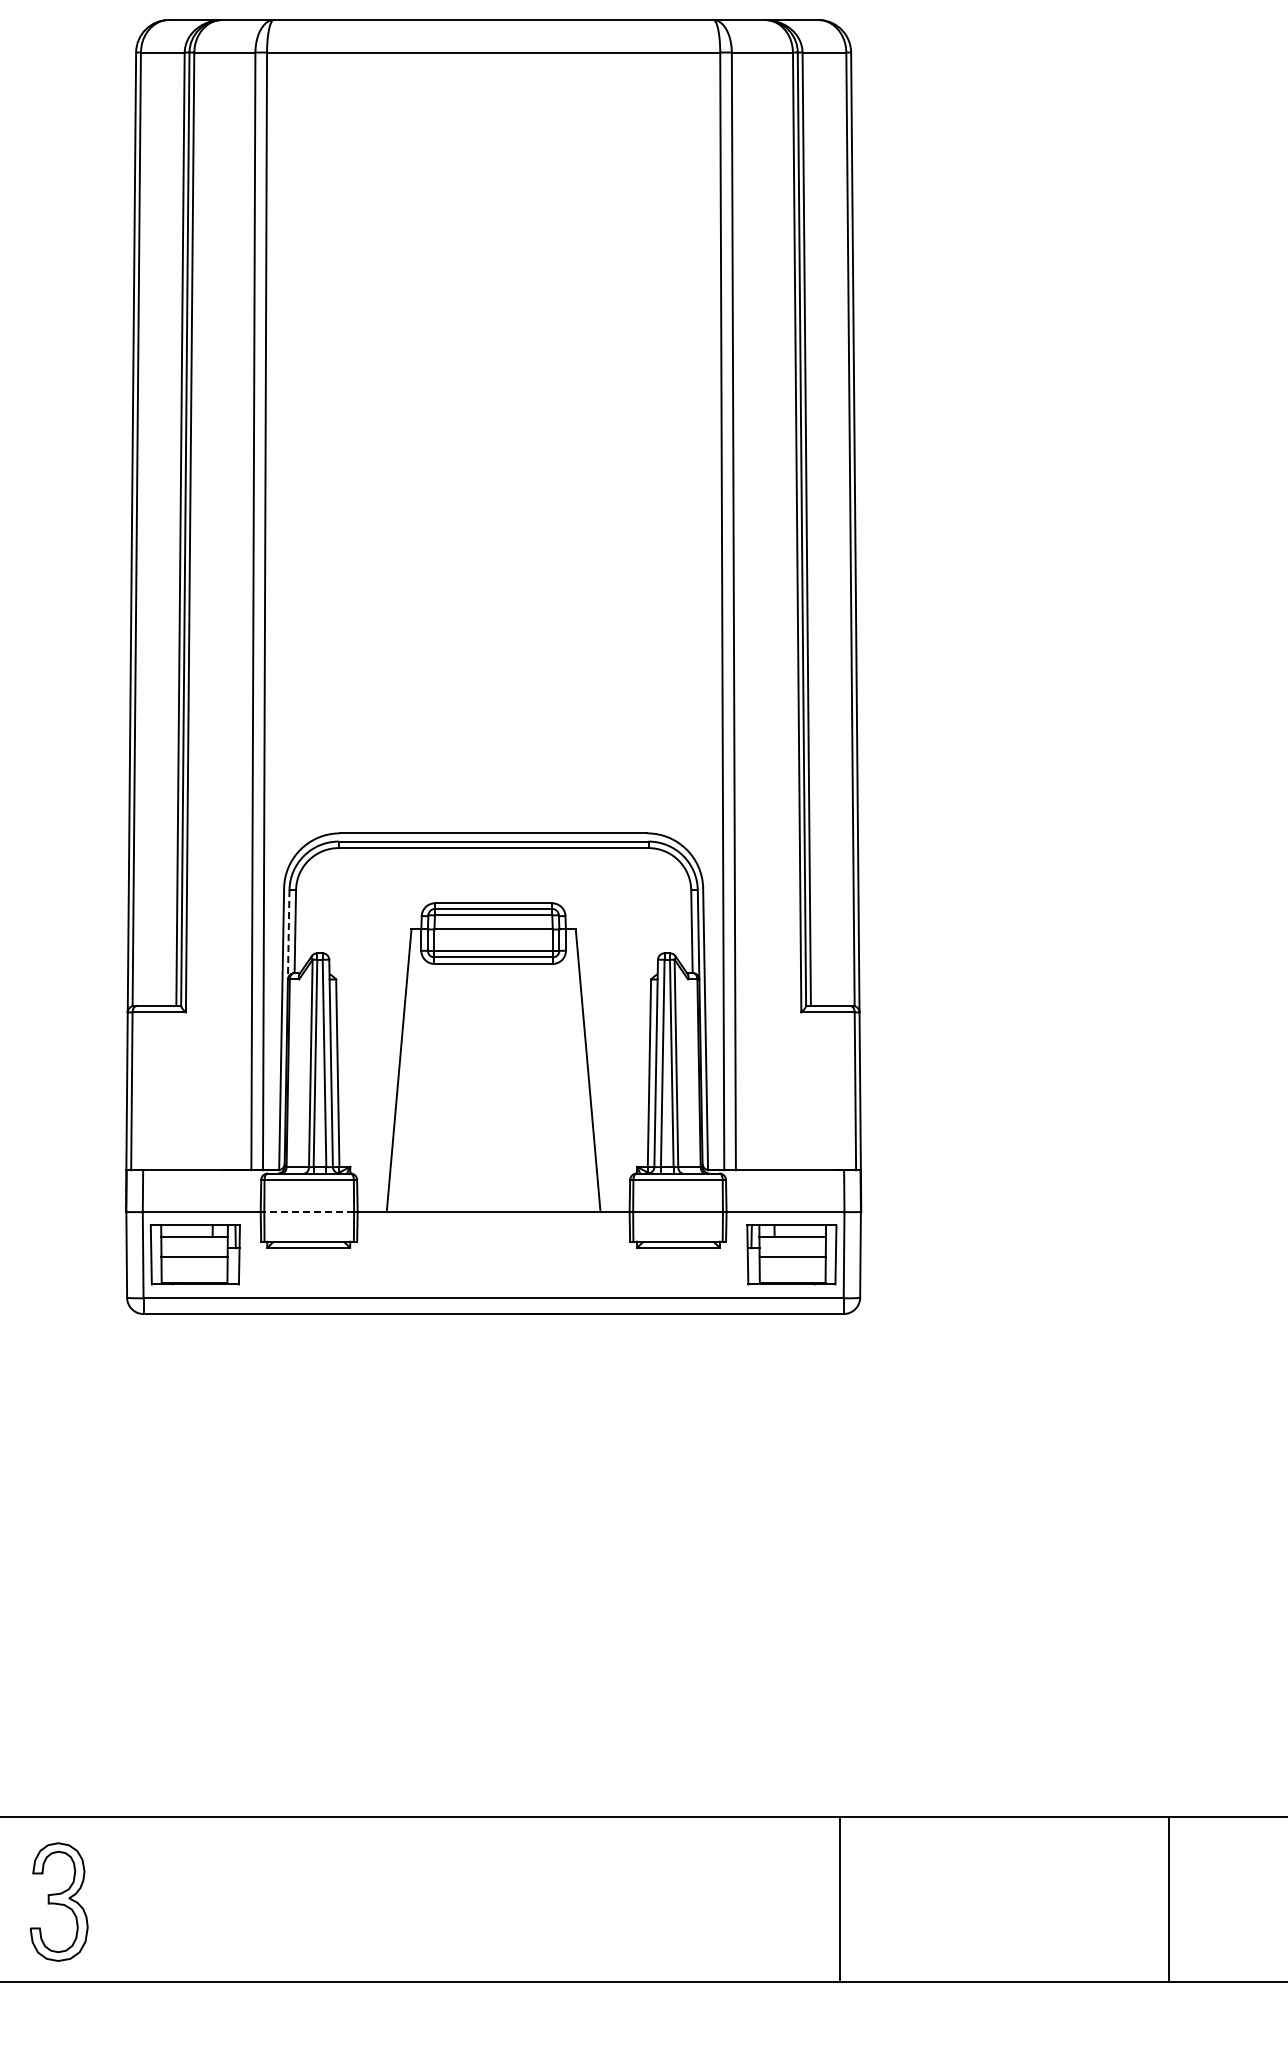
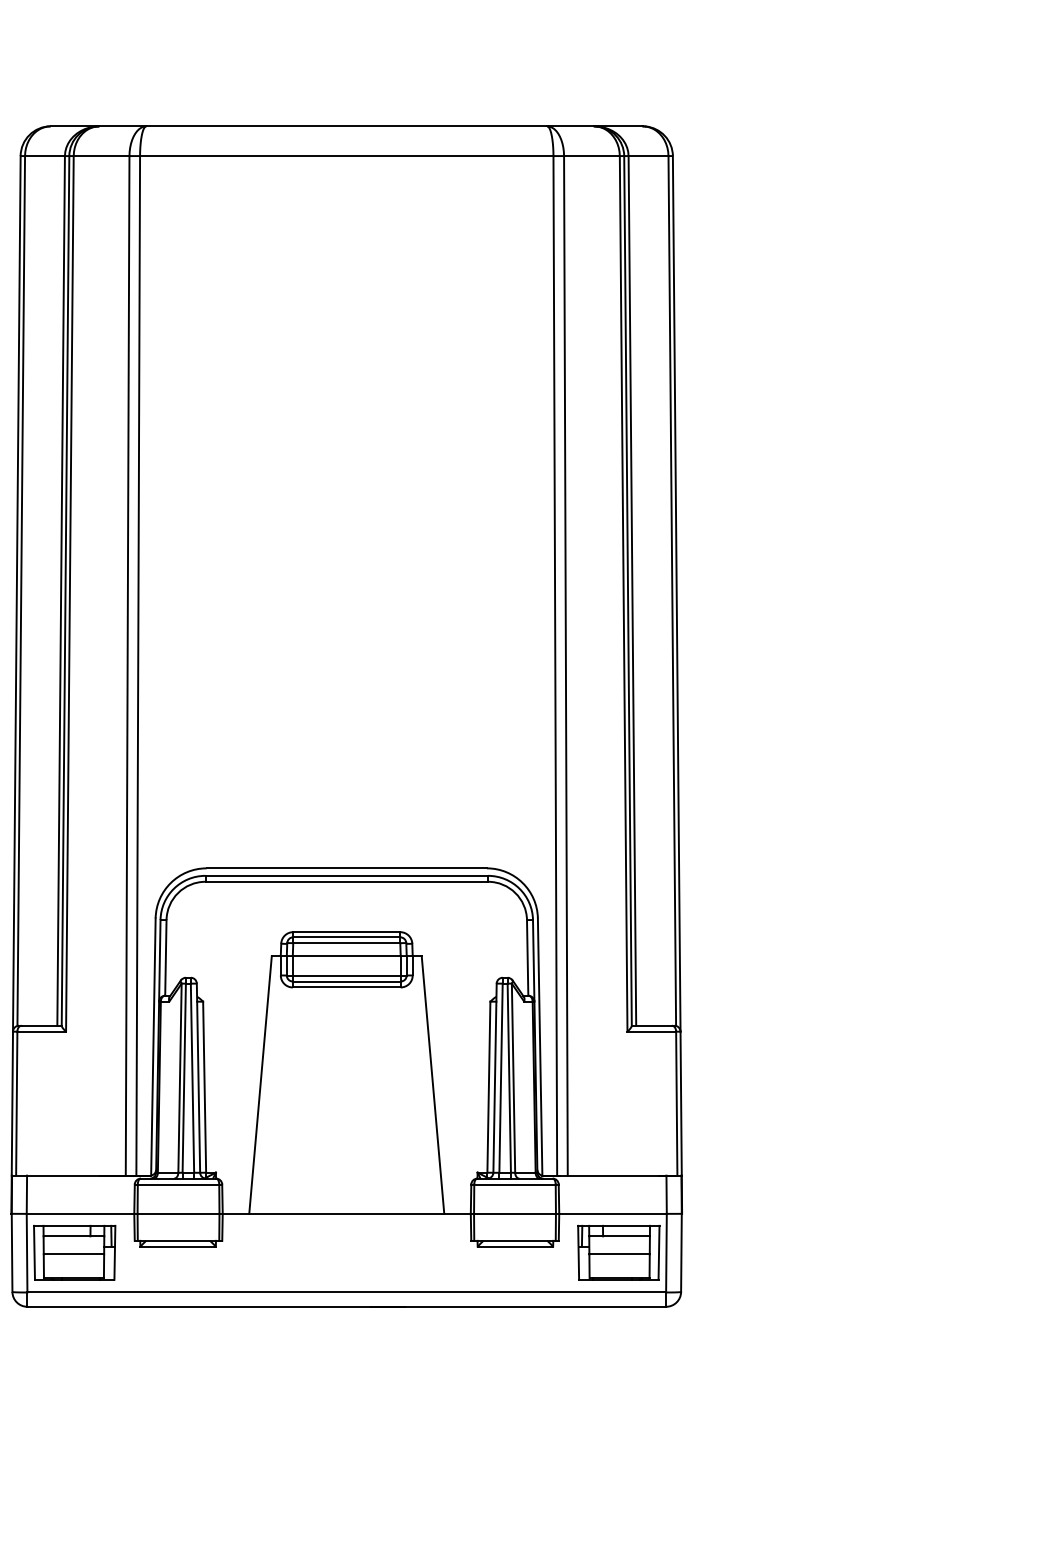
line: (288, 934) -> (159, 960), dashed -> solid
line: (309, 1212) -> (178, 1214), dashed -> solid

